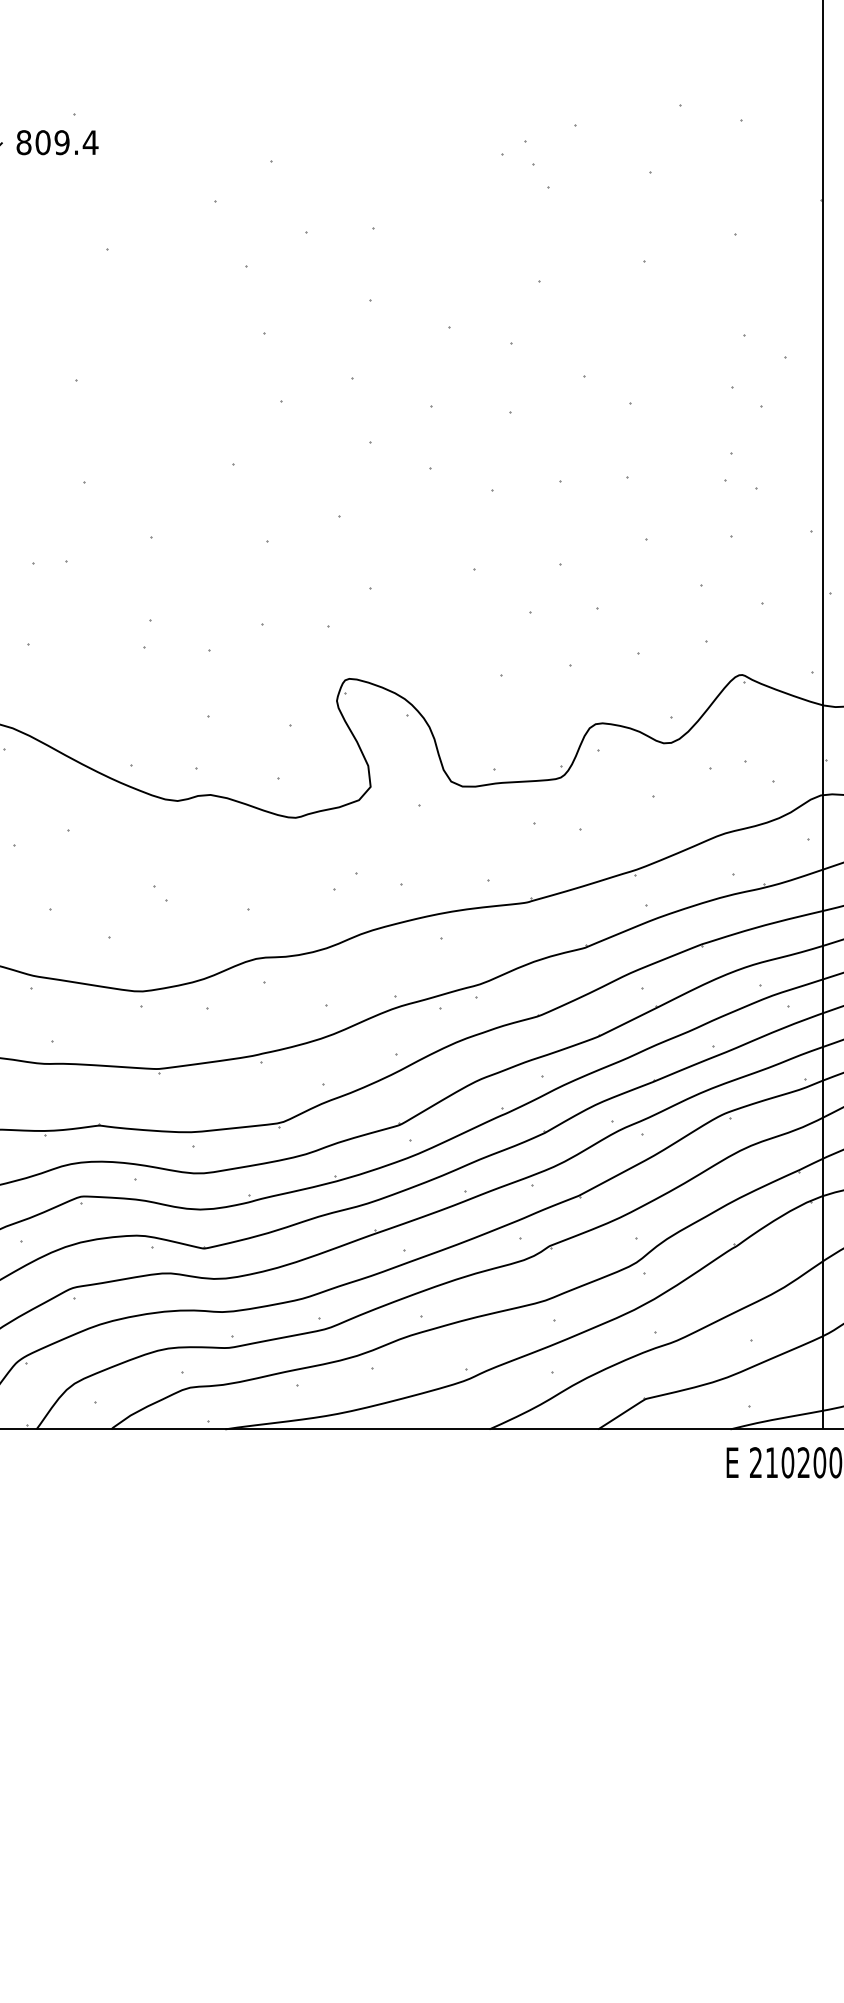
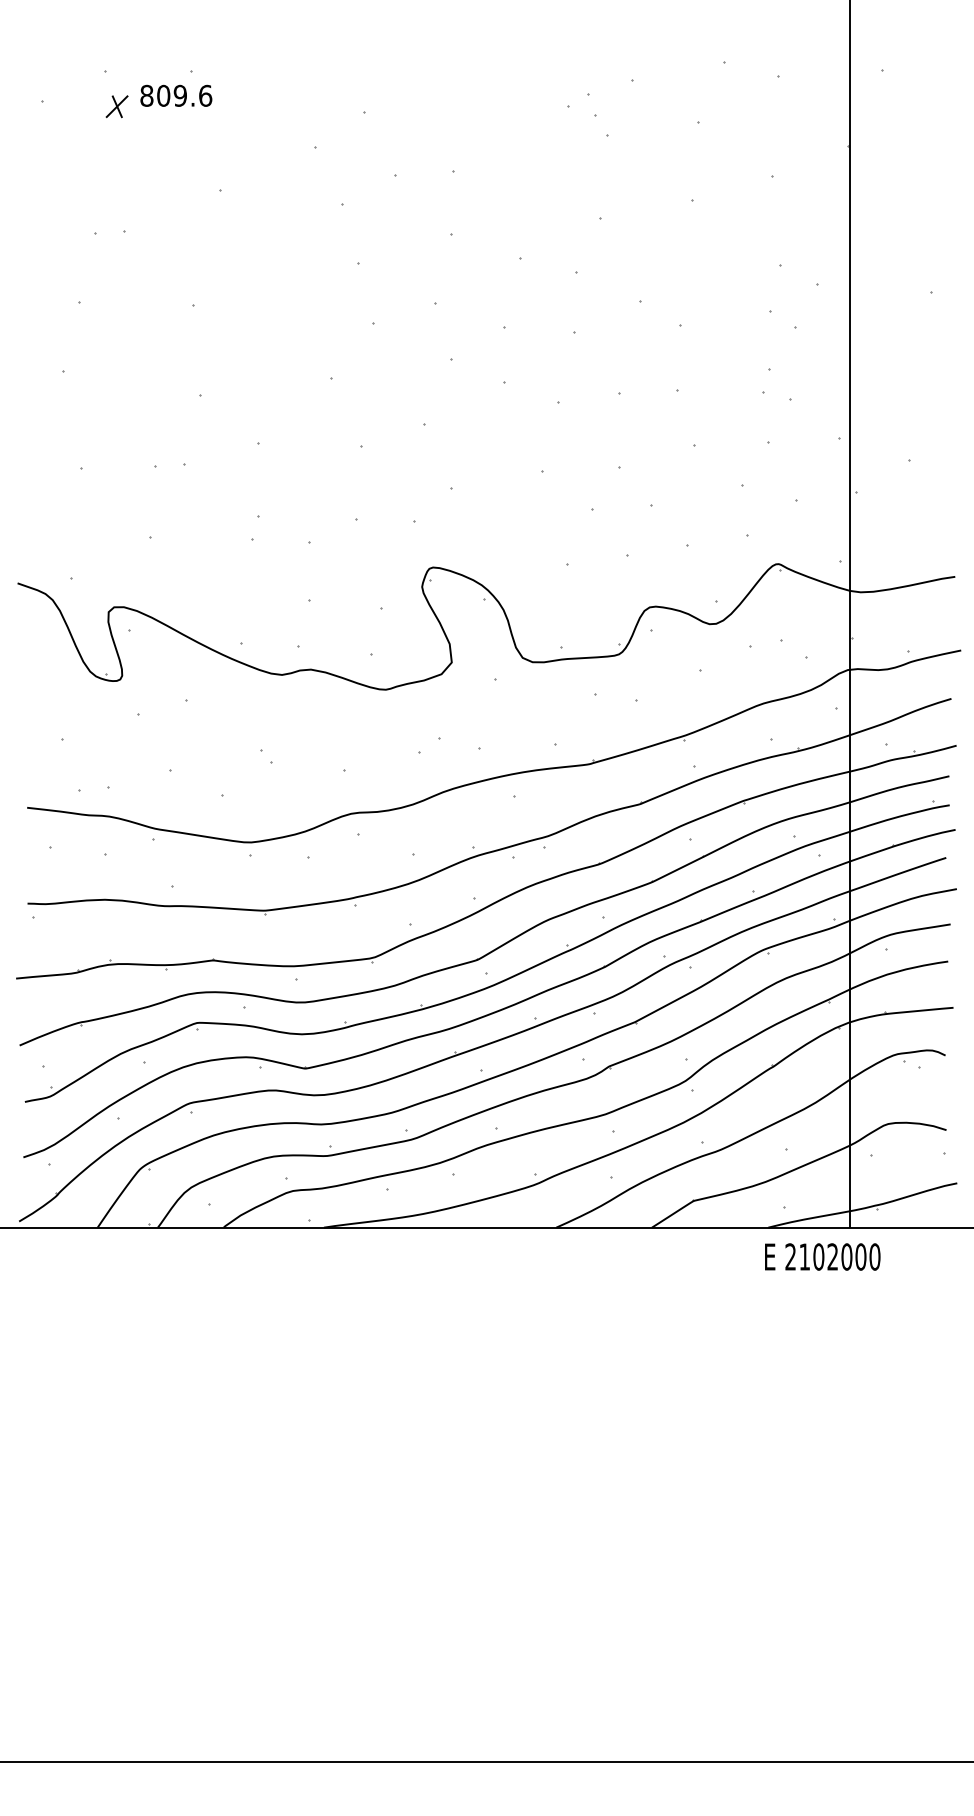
text: (90, 142) -> (205, 95), 809.4 -> 809.6

